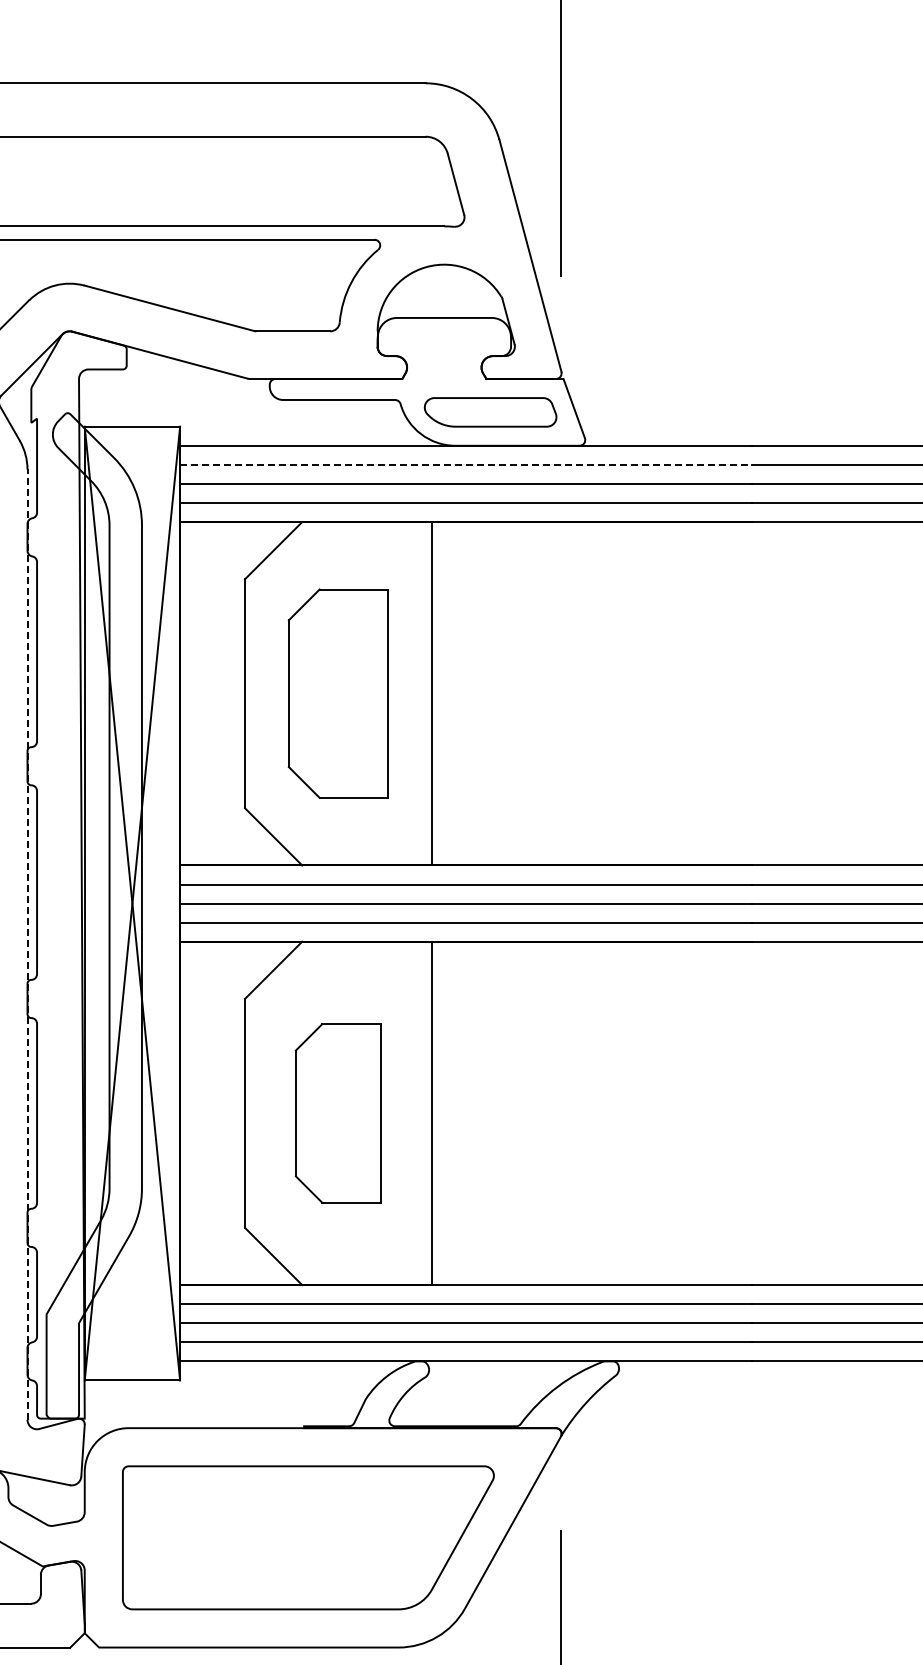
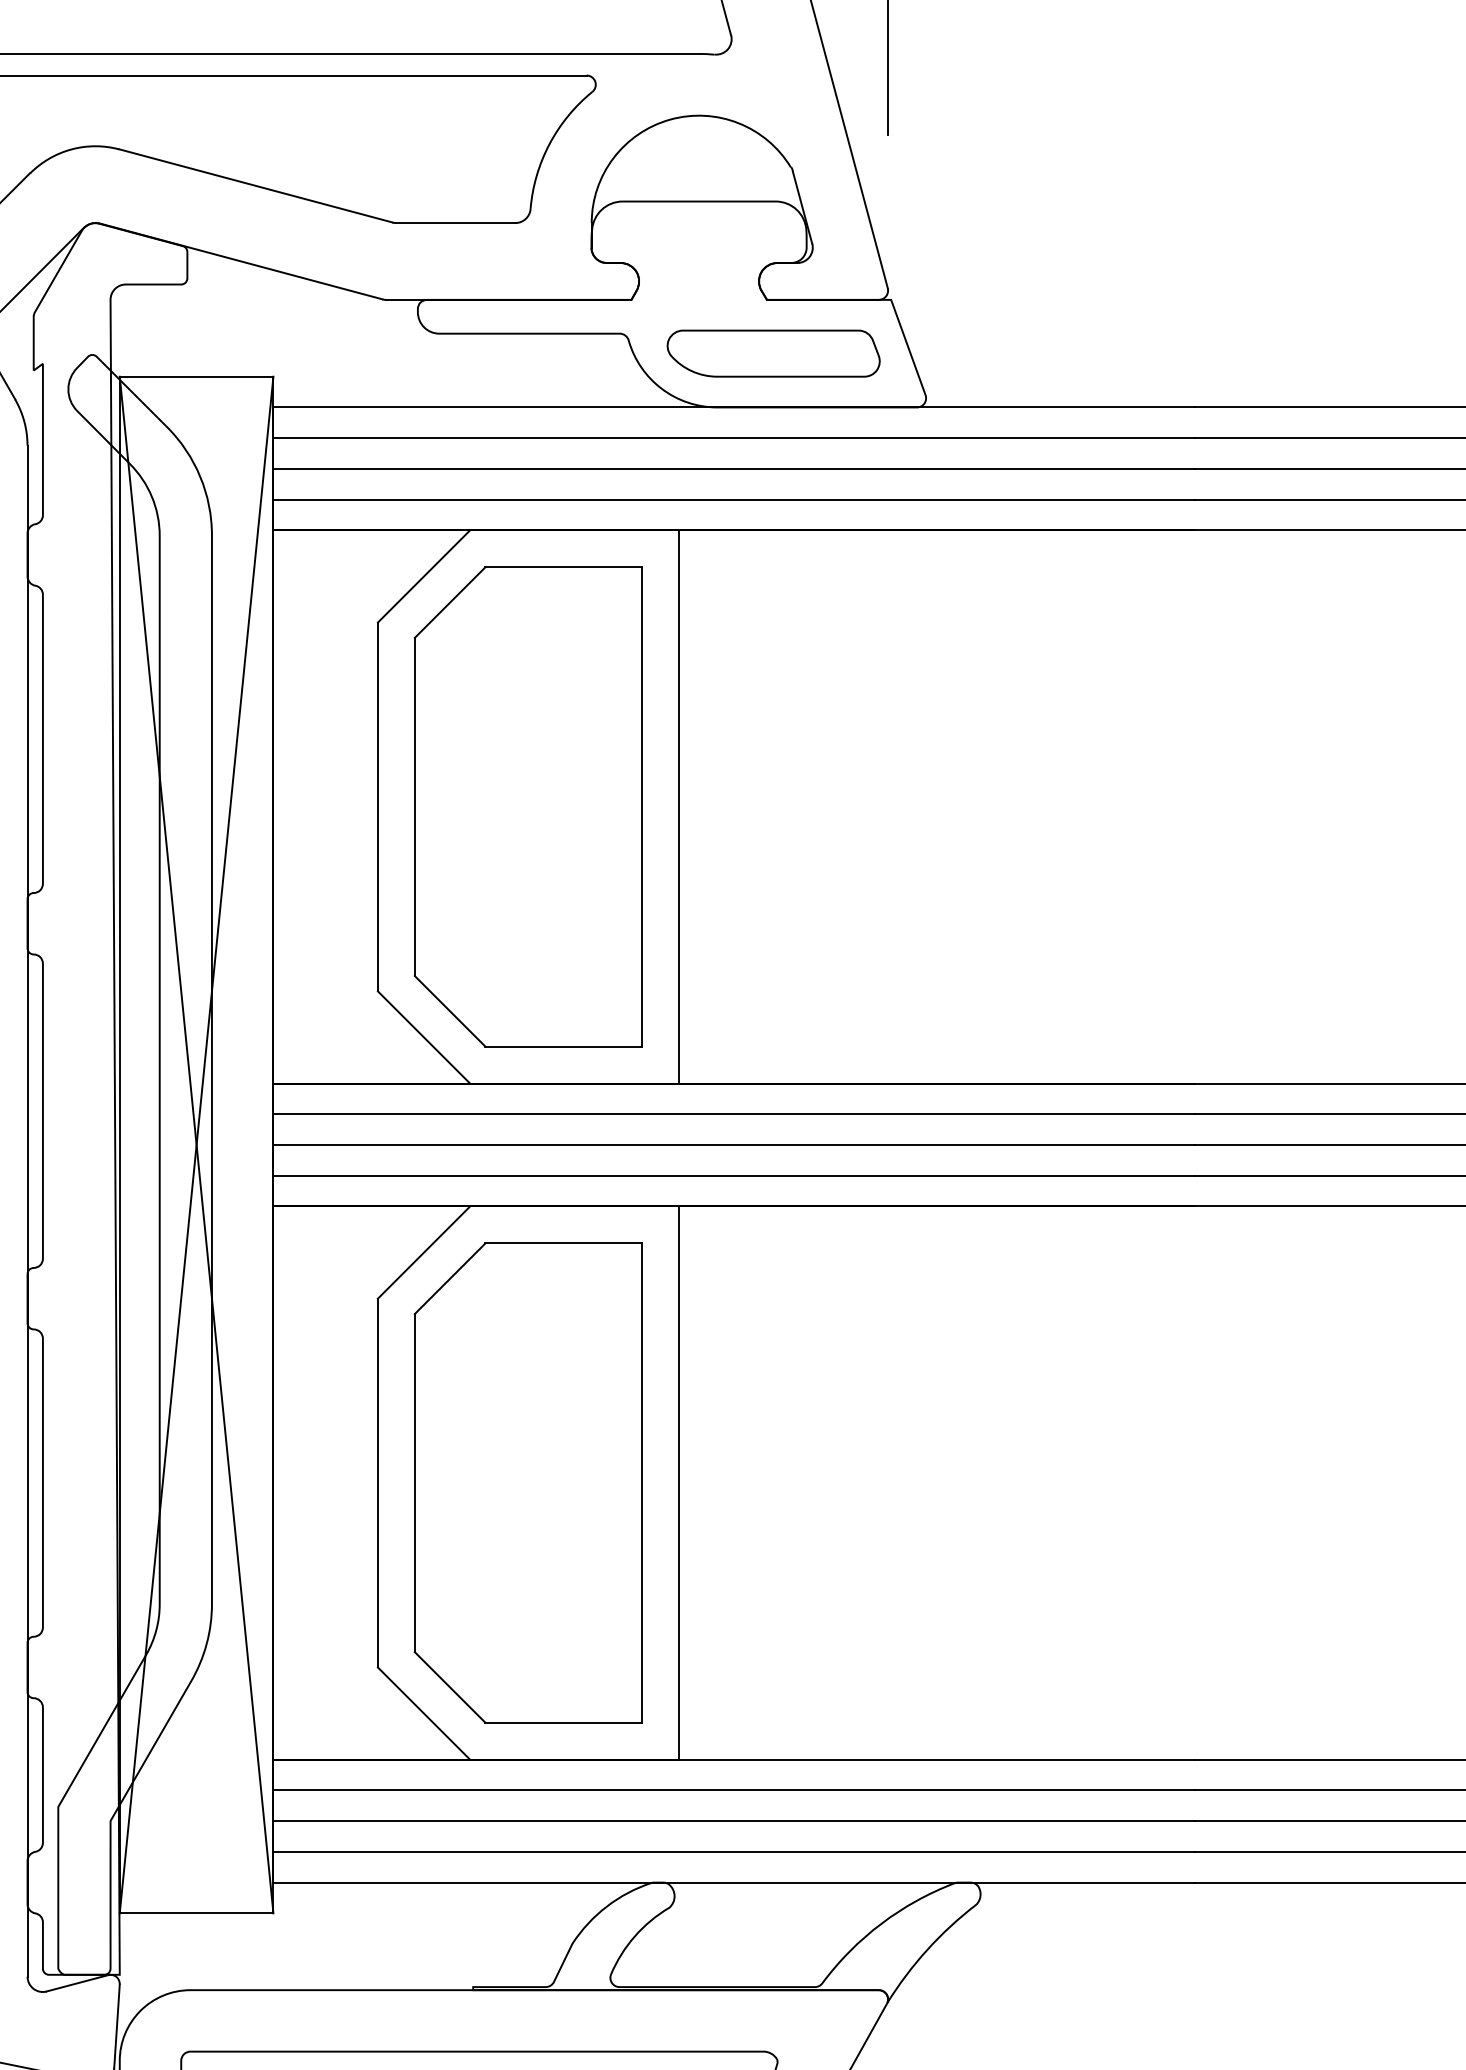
line: (466, 464) -> (734, 437), dashed -> solid
part: (337, 693) -> (526, 806), size x1.43
line: (27, 944) -> (27, 1210), dashed -> solid
part: (337, 1113) -> (526, 1483), size x1.67

